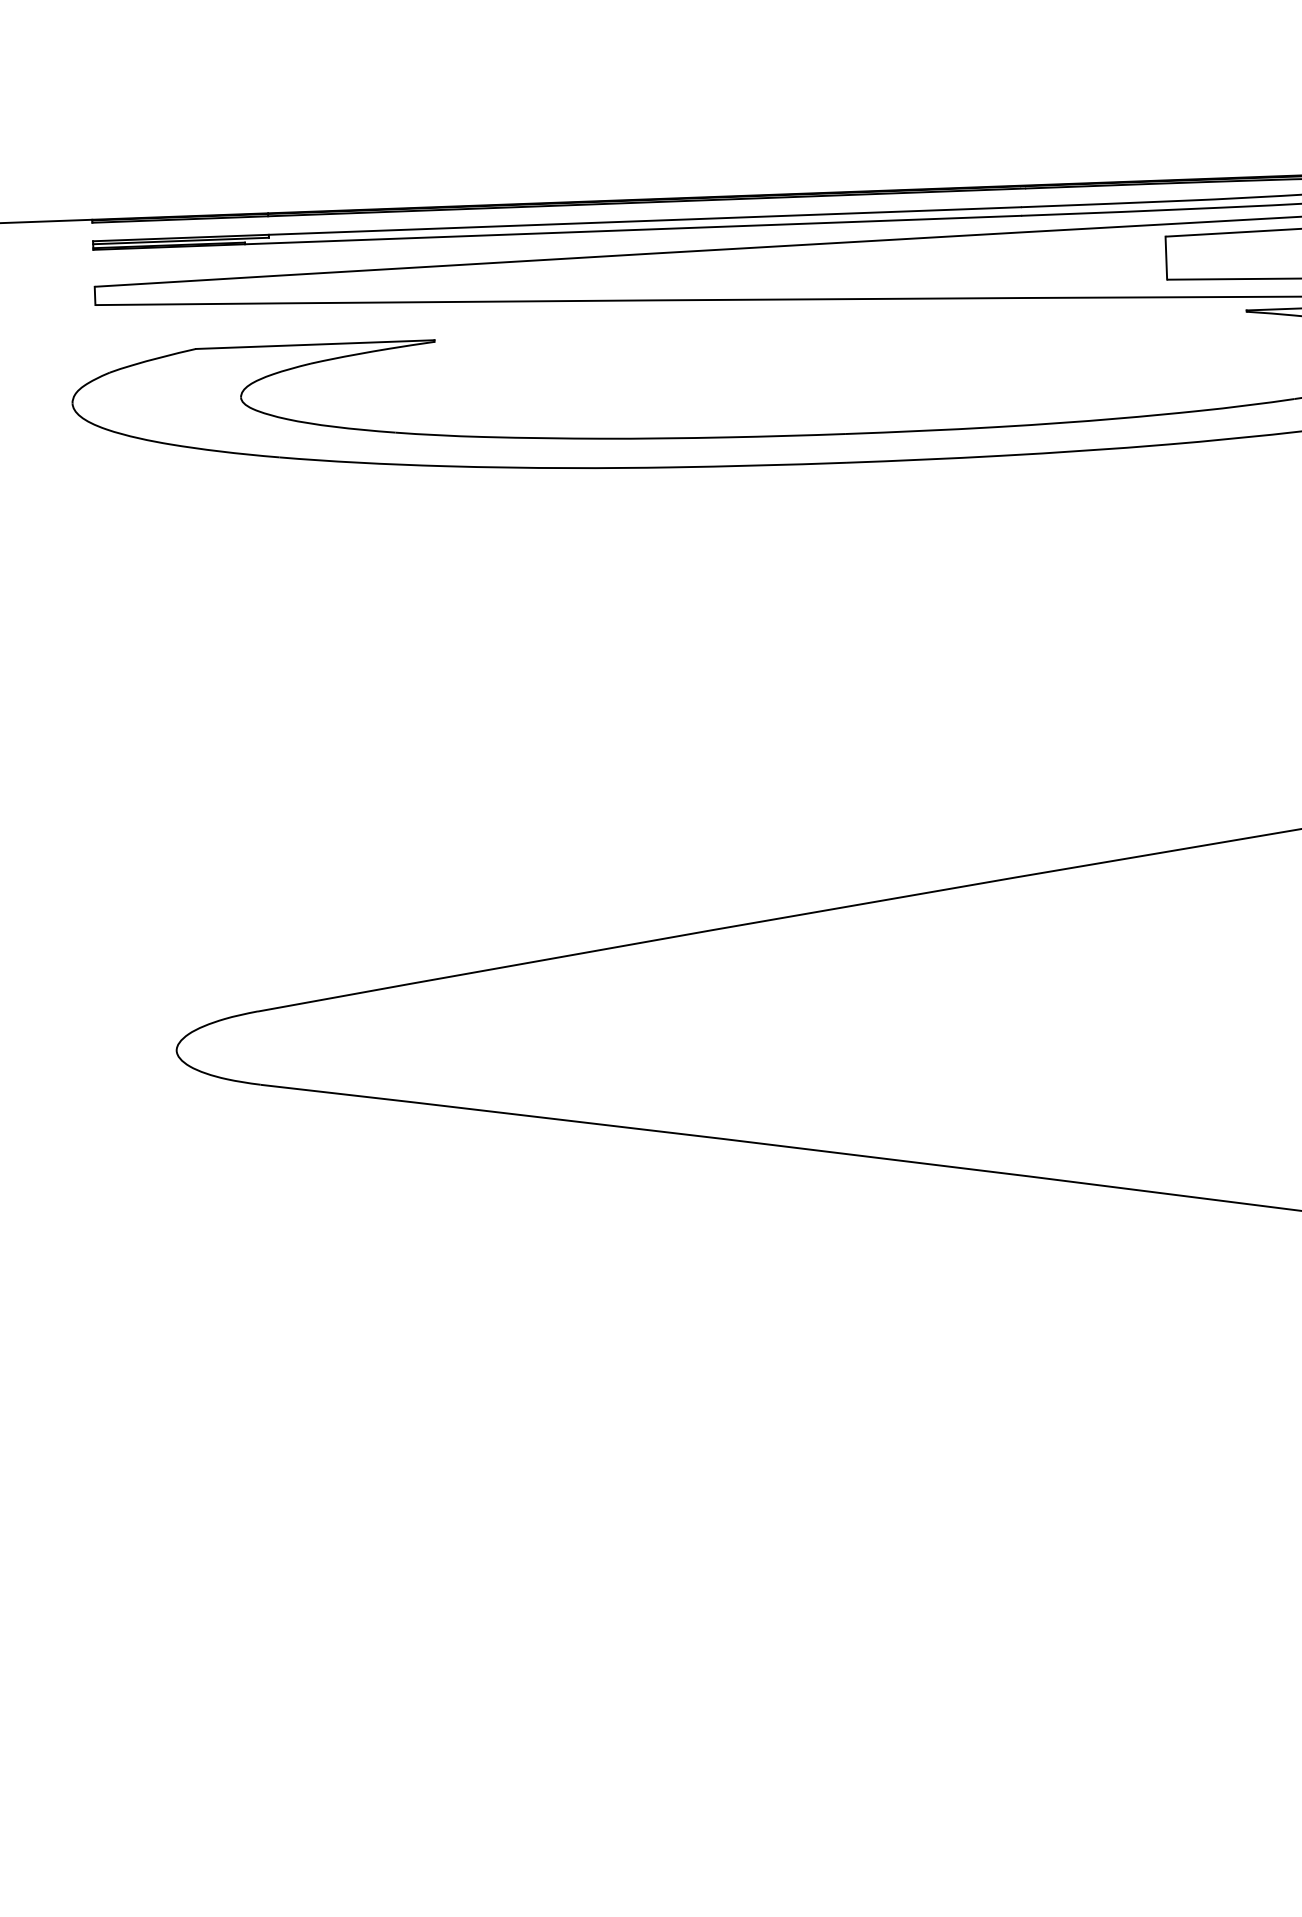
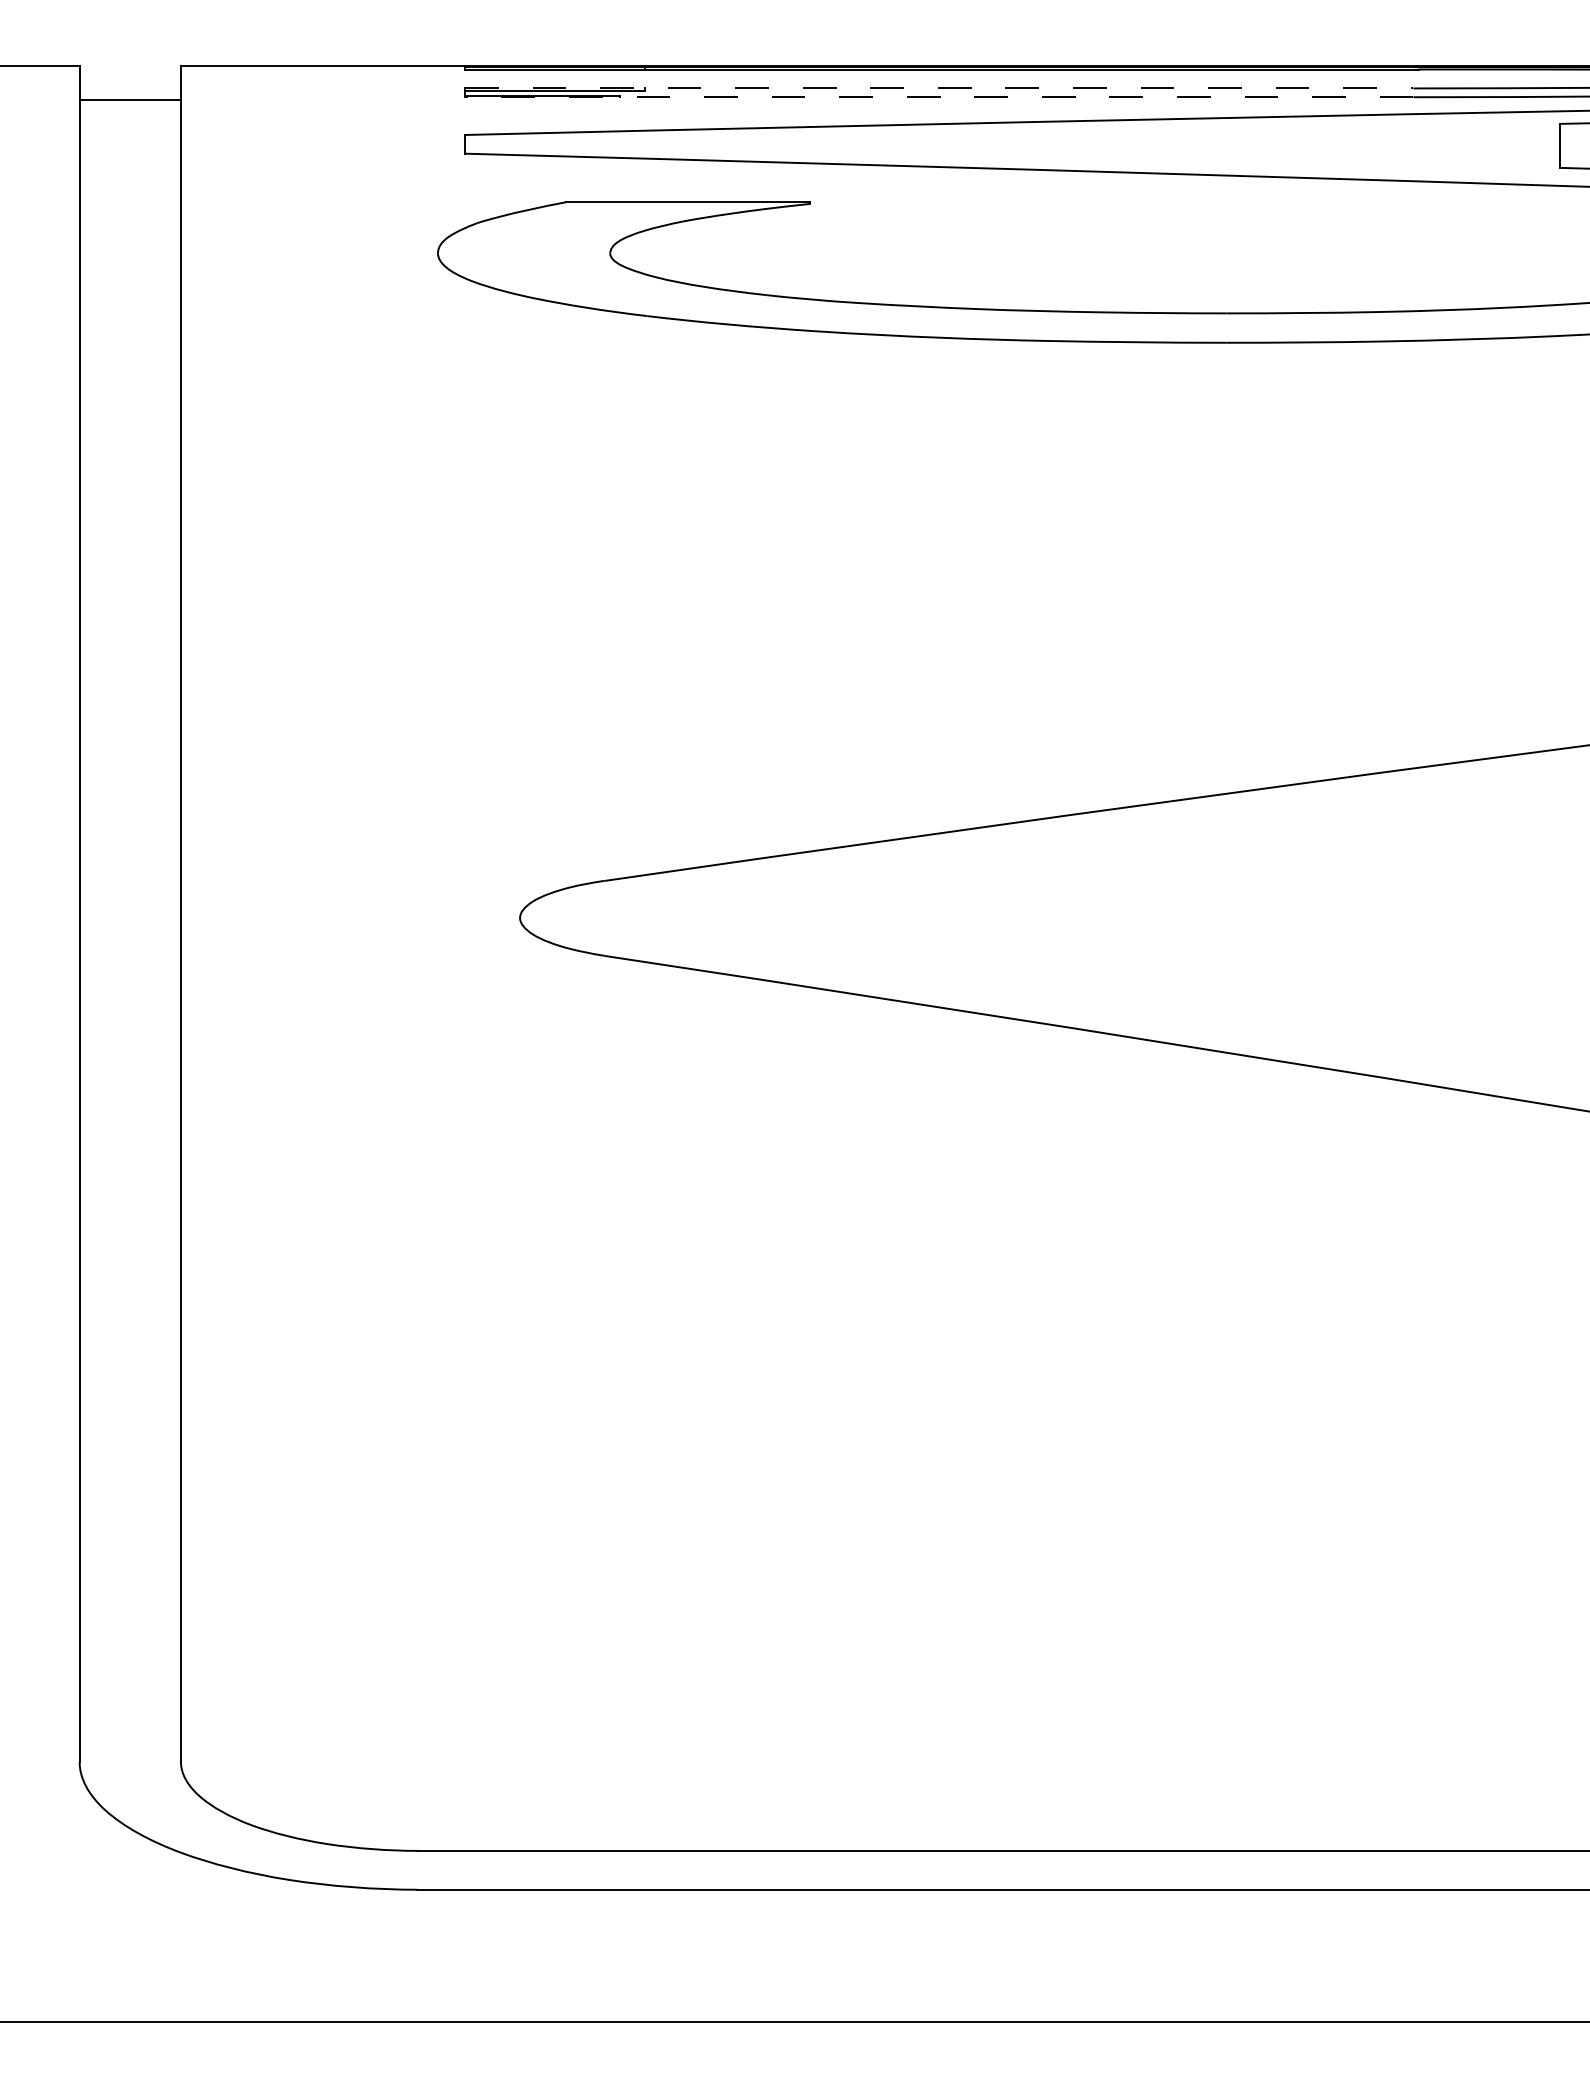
line: (557, 224) -> (939, 88), solid -> dashed
line: (556, 233) -> (938, 97), solid -> dashed

